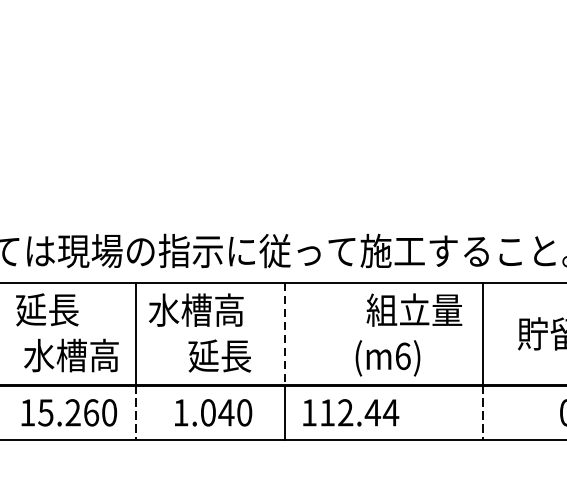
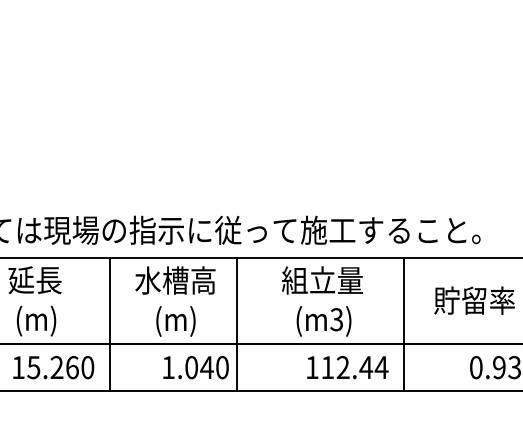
text: (196, 310) -> (175, 280), moved
text: (414, 310) -> (322, 280), moved
line: (284, 334) -> (236, 301), dashed -> solid
text: (402, 356) -> (336, 319), (m6) -> (m3)
text: (71, 357) -> (55, 320), 水槽高 -> (m)
text: (218, 357) -> (180, 320), 延長 -> (m)
text: (212, 412) -> (195, 367), moved
text: (350, 412) -> (347, 367), moved
line: (136, 413) -> (110, 368), dashed -> solid
line: (482, 413) -> (404, 368), dashed -> solid

